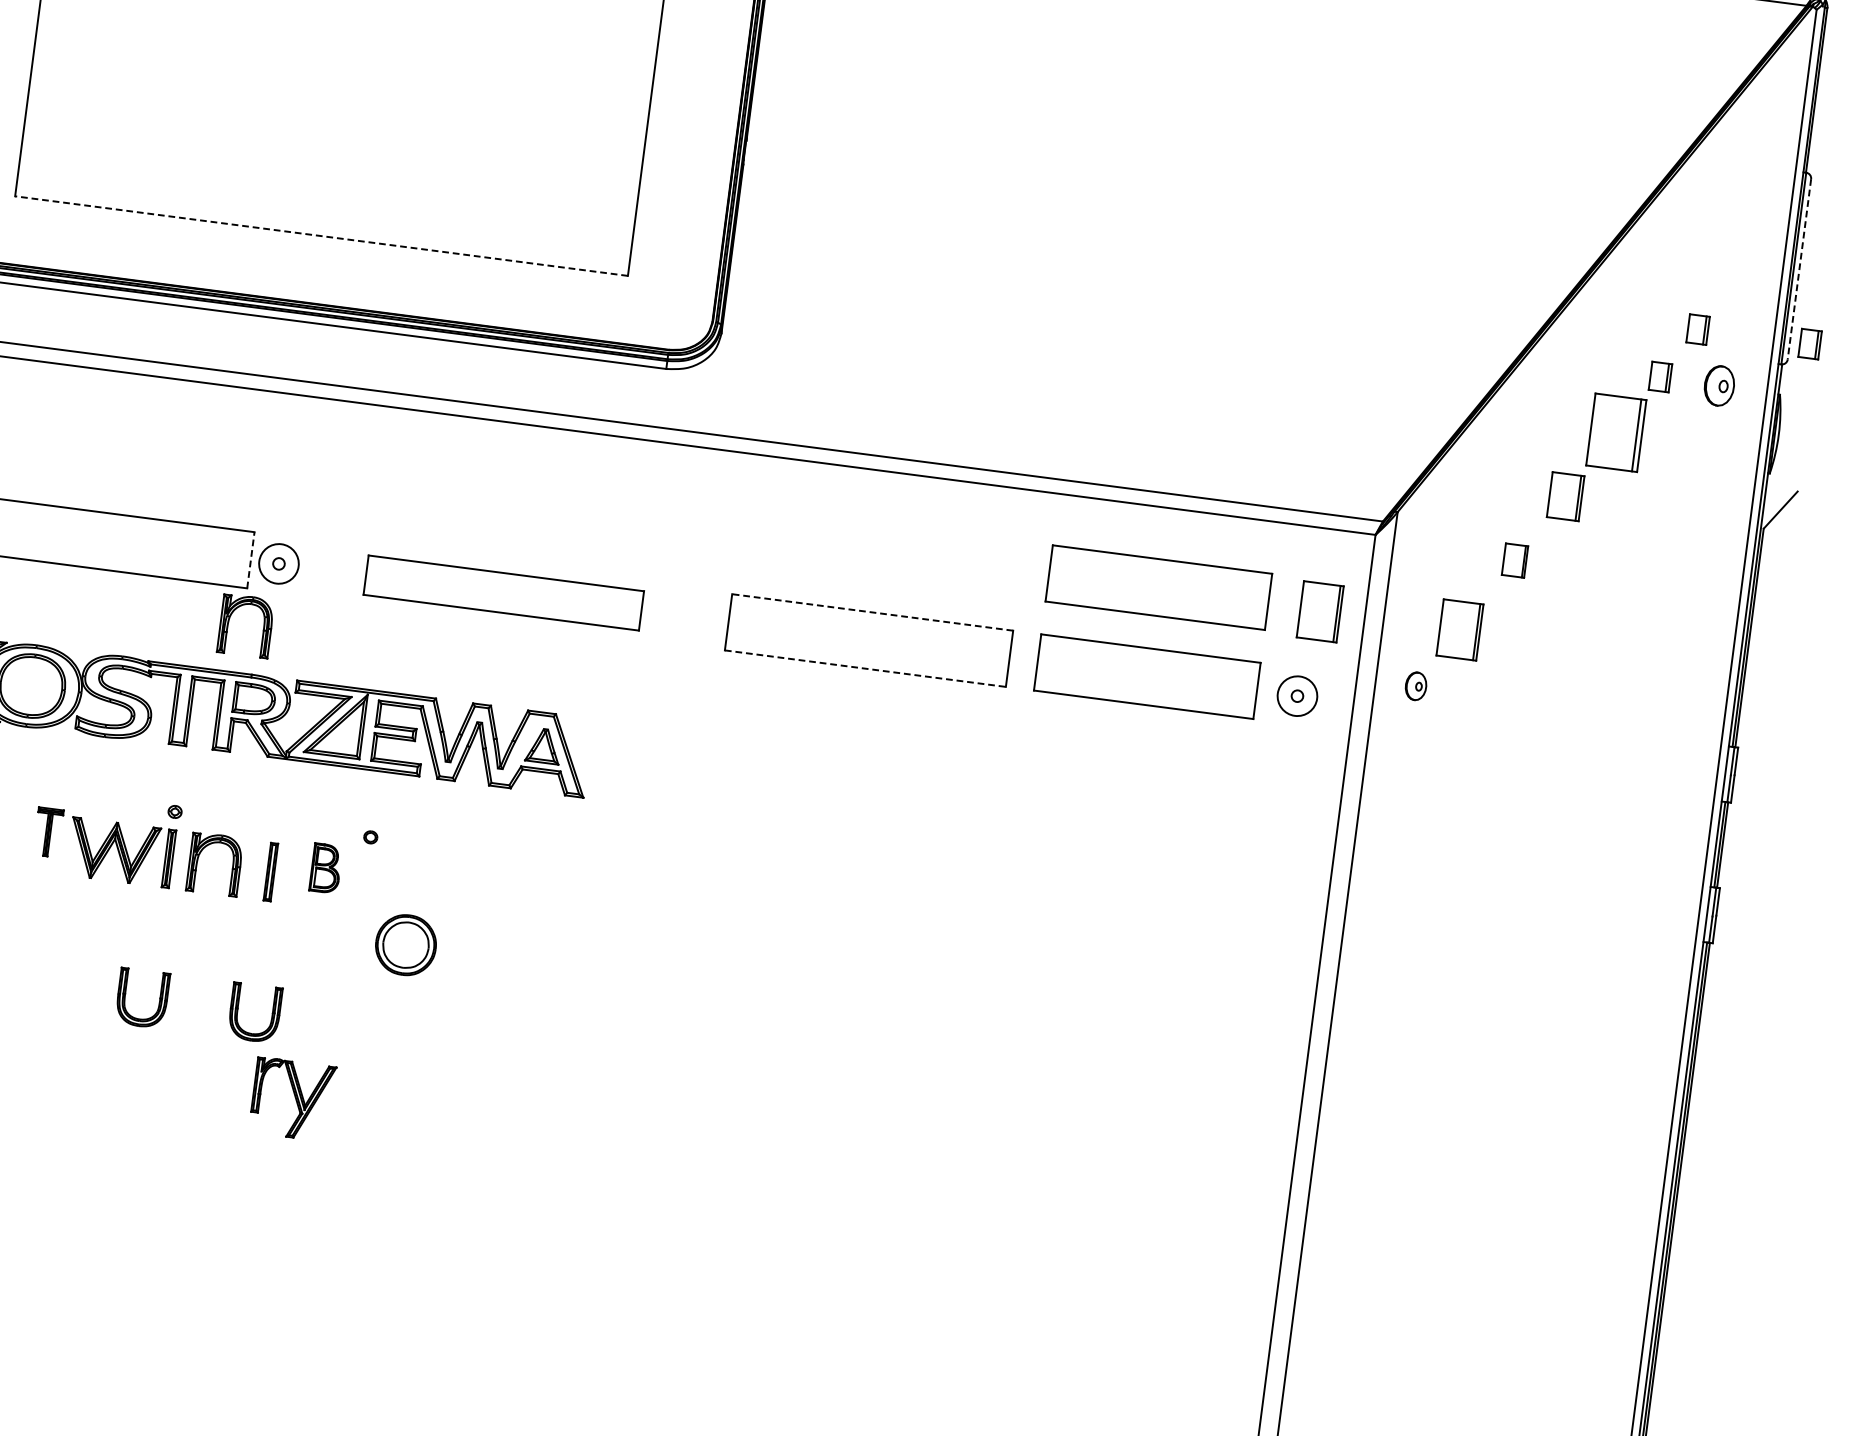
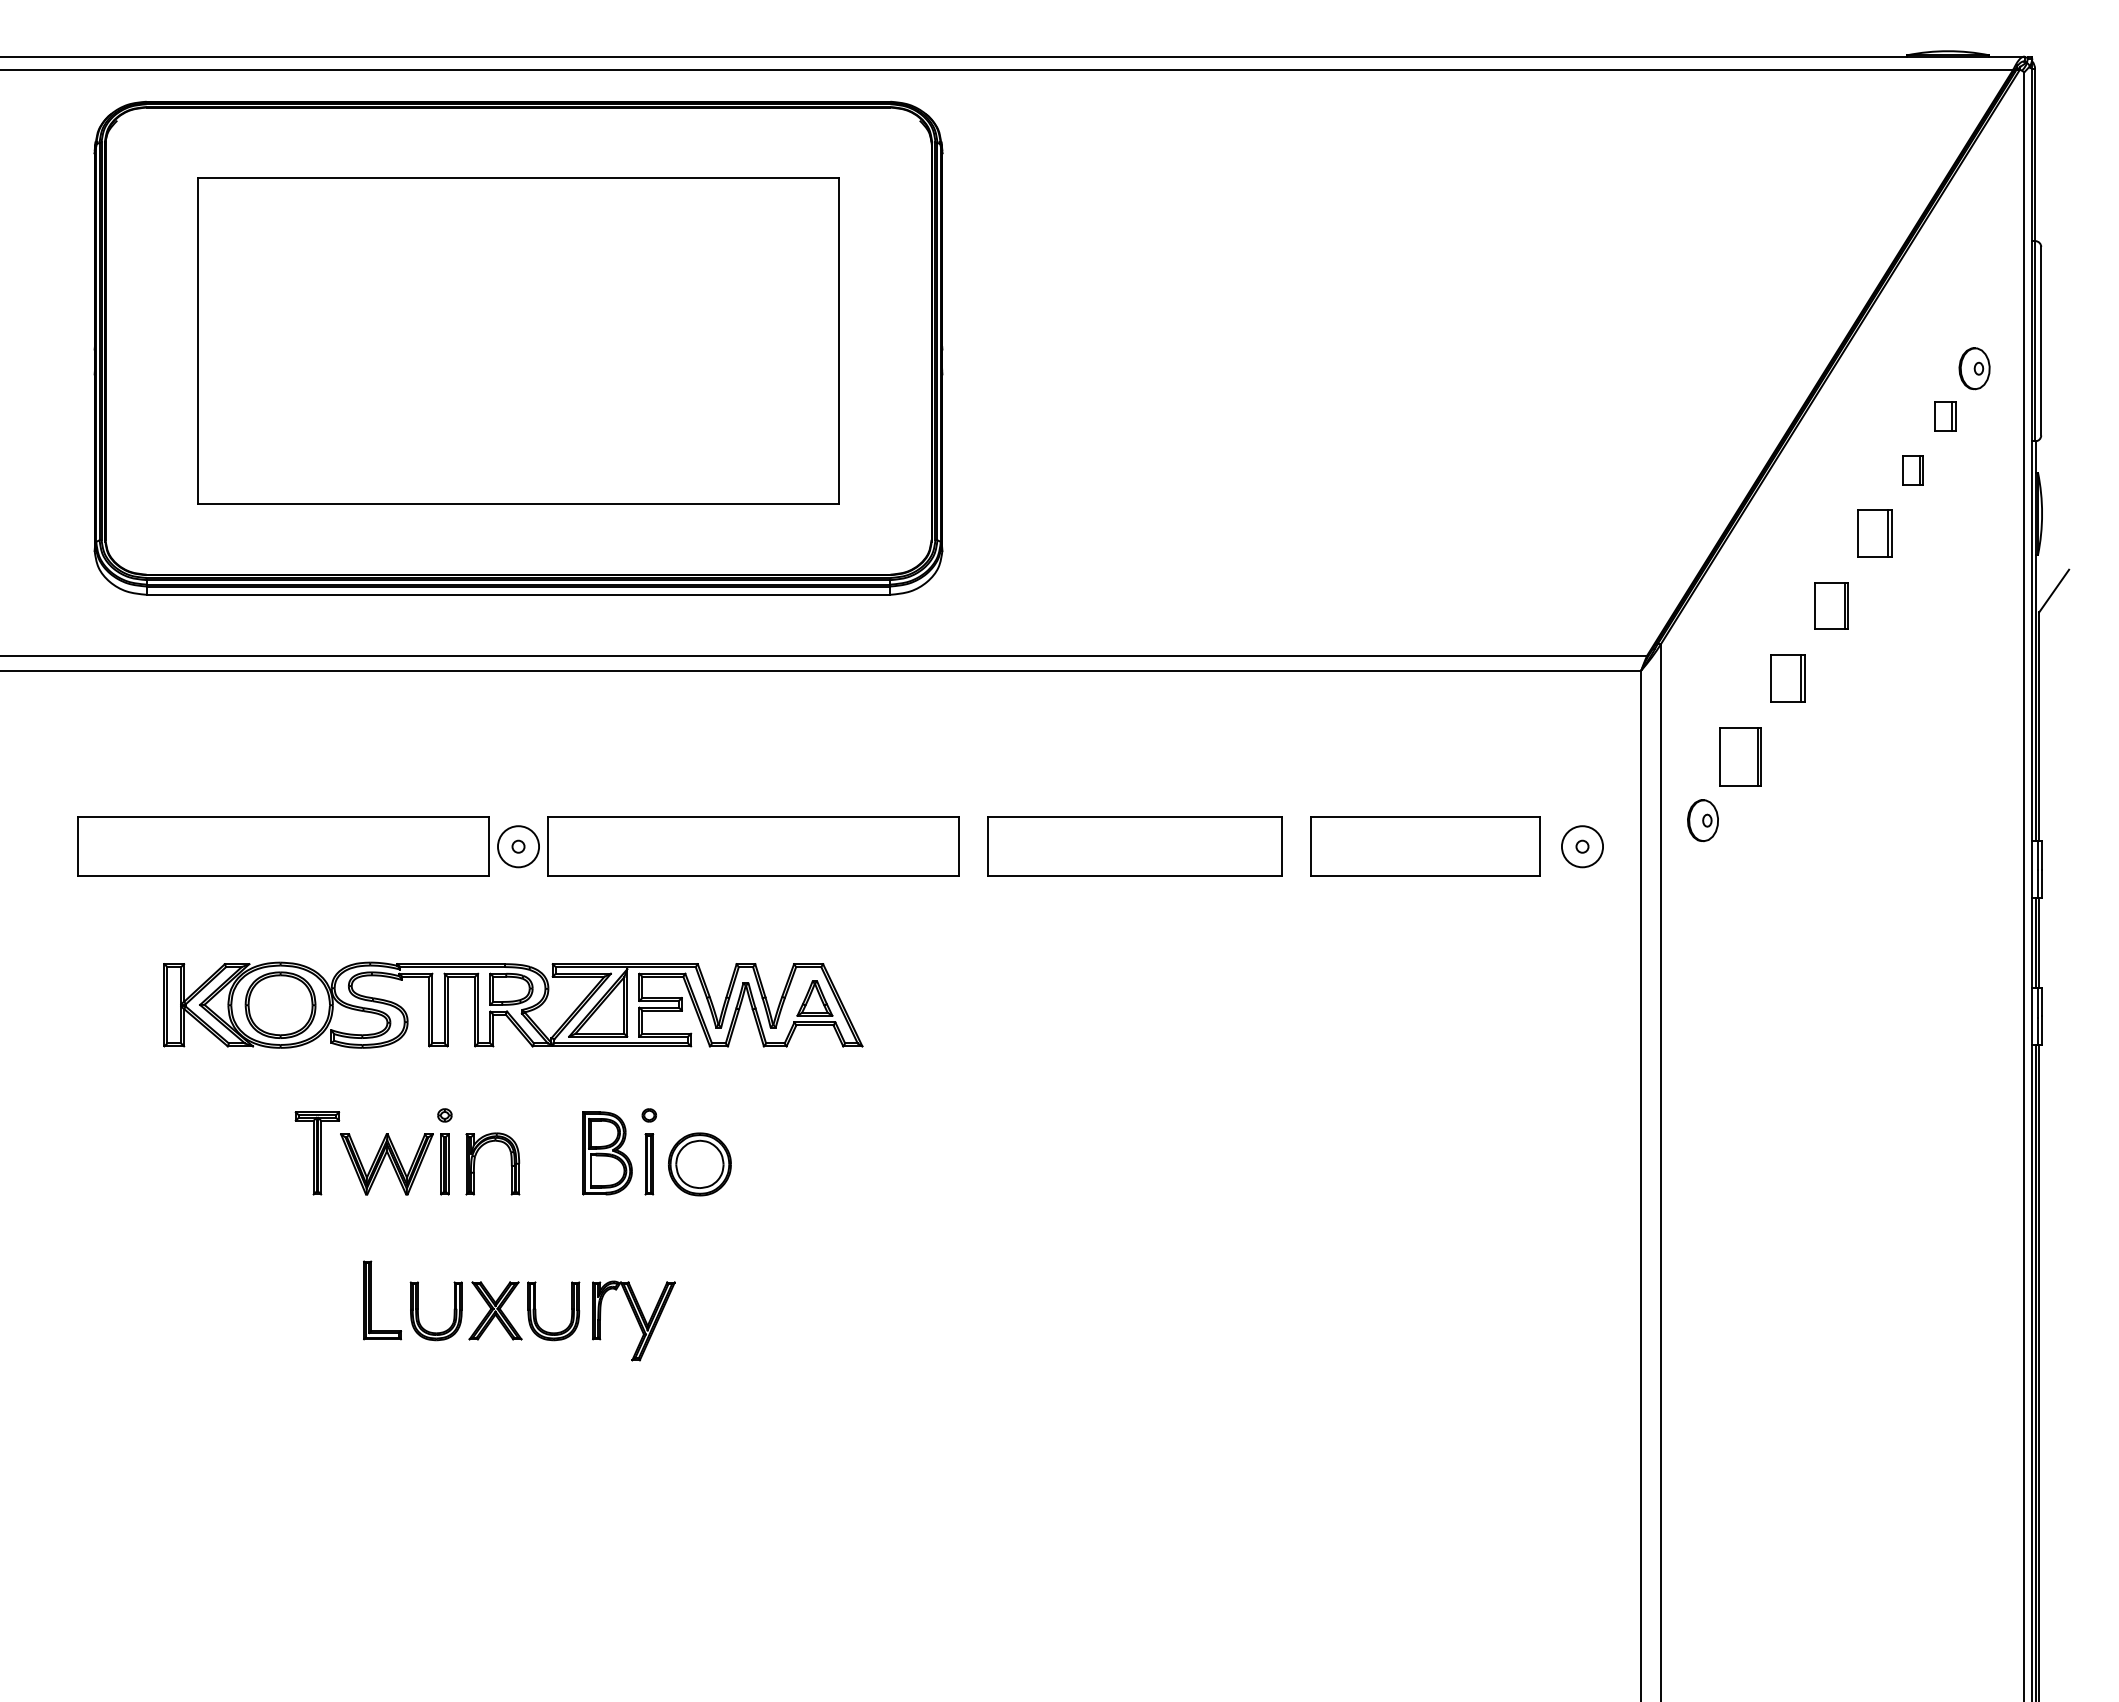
line: (321, 236) -> (518, 504), dashed -> solid
line: (1799, 269) -> (2041, 341), dashed -> solid
part: (1810, 344) -> (2062, 416), removed
part: (1719, 385) -> (1974, 368), moved
part: (1615, 432) -> (1874, 533), size x0.62
line: (251, 560) -> (489, 846), dashed -> solid
part: (1514, 560) -> (1787, 678), size x1.43
part: (1158, 587) -> (1425, 753), removed
part: (503, 592) -> (753, 846), size x1.43
part: (1320, 611) -> (1594, 756), removed
line: (872, 612) -> (1134, 817), dashed -> solid
part: (229, 622) -> (475, 913), removed
line: (864, 668) -> (1134, 876), dashed -> solid
part: (1415, 685) -> (1702, 820), size x1.43
part: (48, 832) -> (317, 1153), size x1.67
part: (325, 868) -> (607, 1153), size x1.67
part: (271, 872) -> (649, 1164), moved
part: (405, 945) -> (699, 1164), moved
part: (81, 980) -> (371, 1300), added
part: (199, 1004) -> (495, 1310), added
part: (292, 1098) -> (633, 1320), moved

